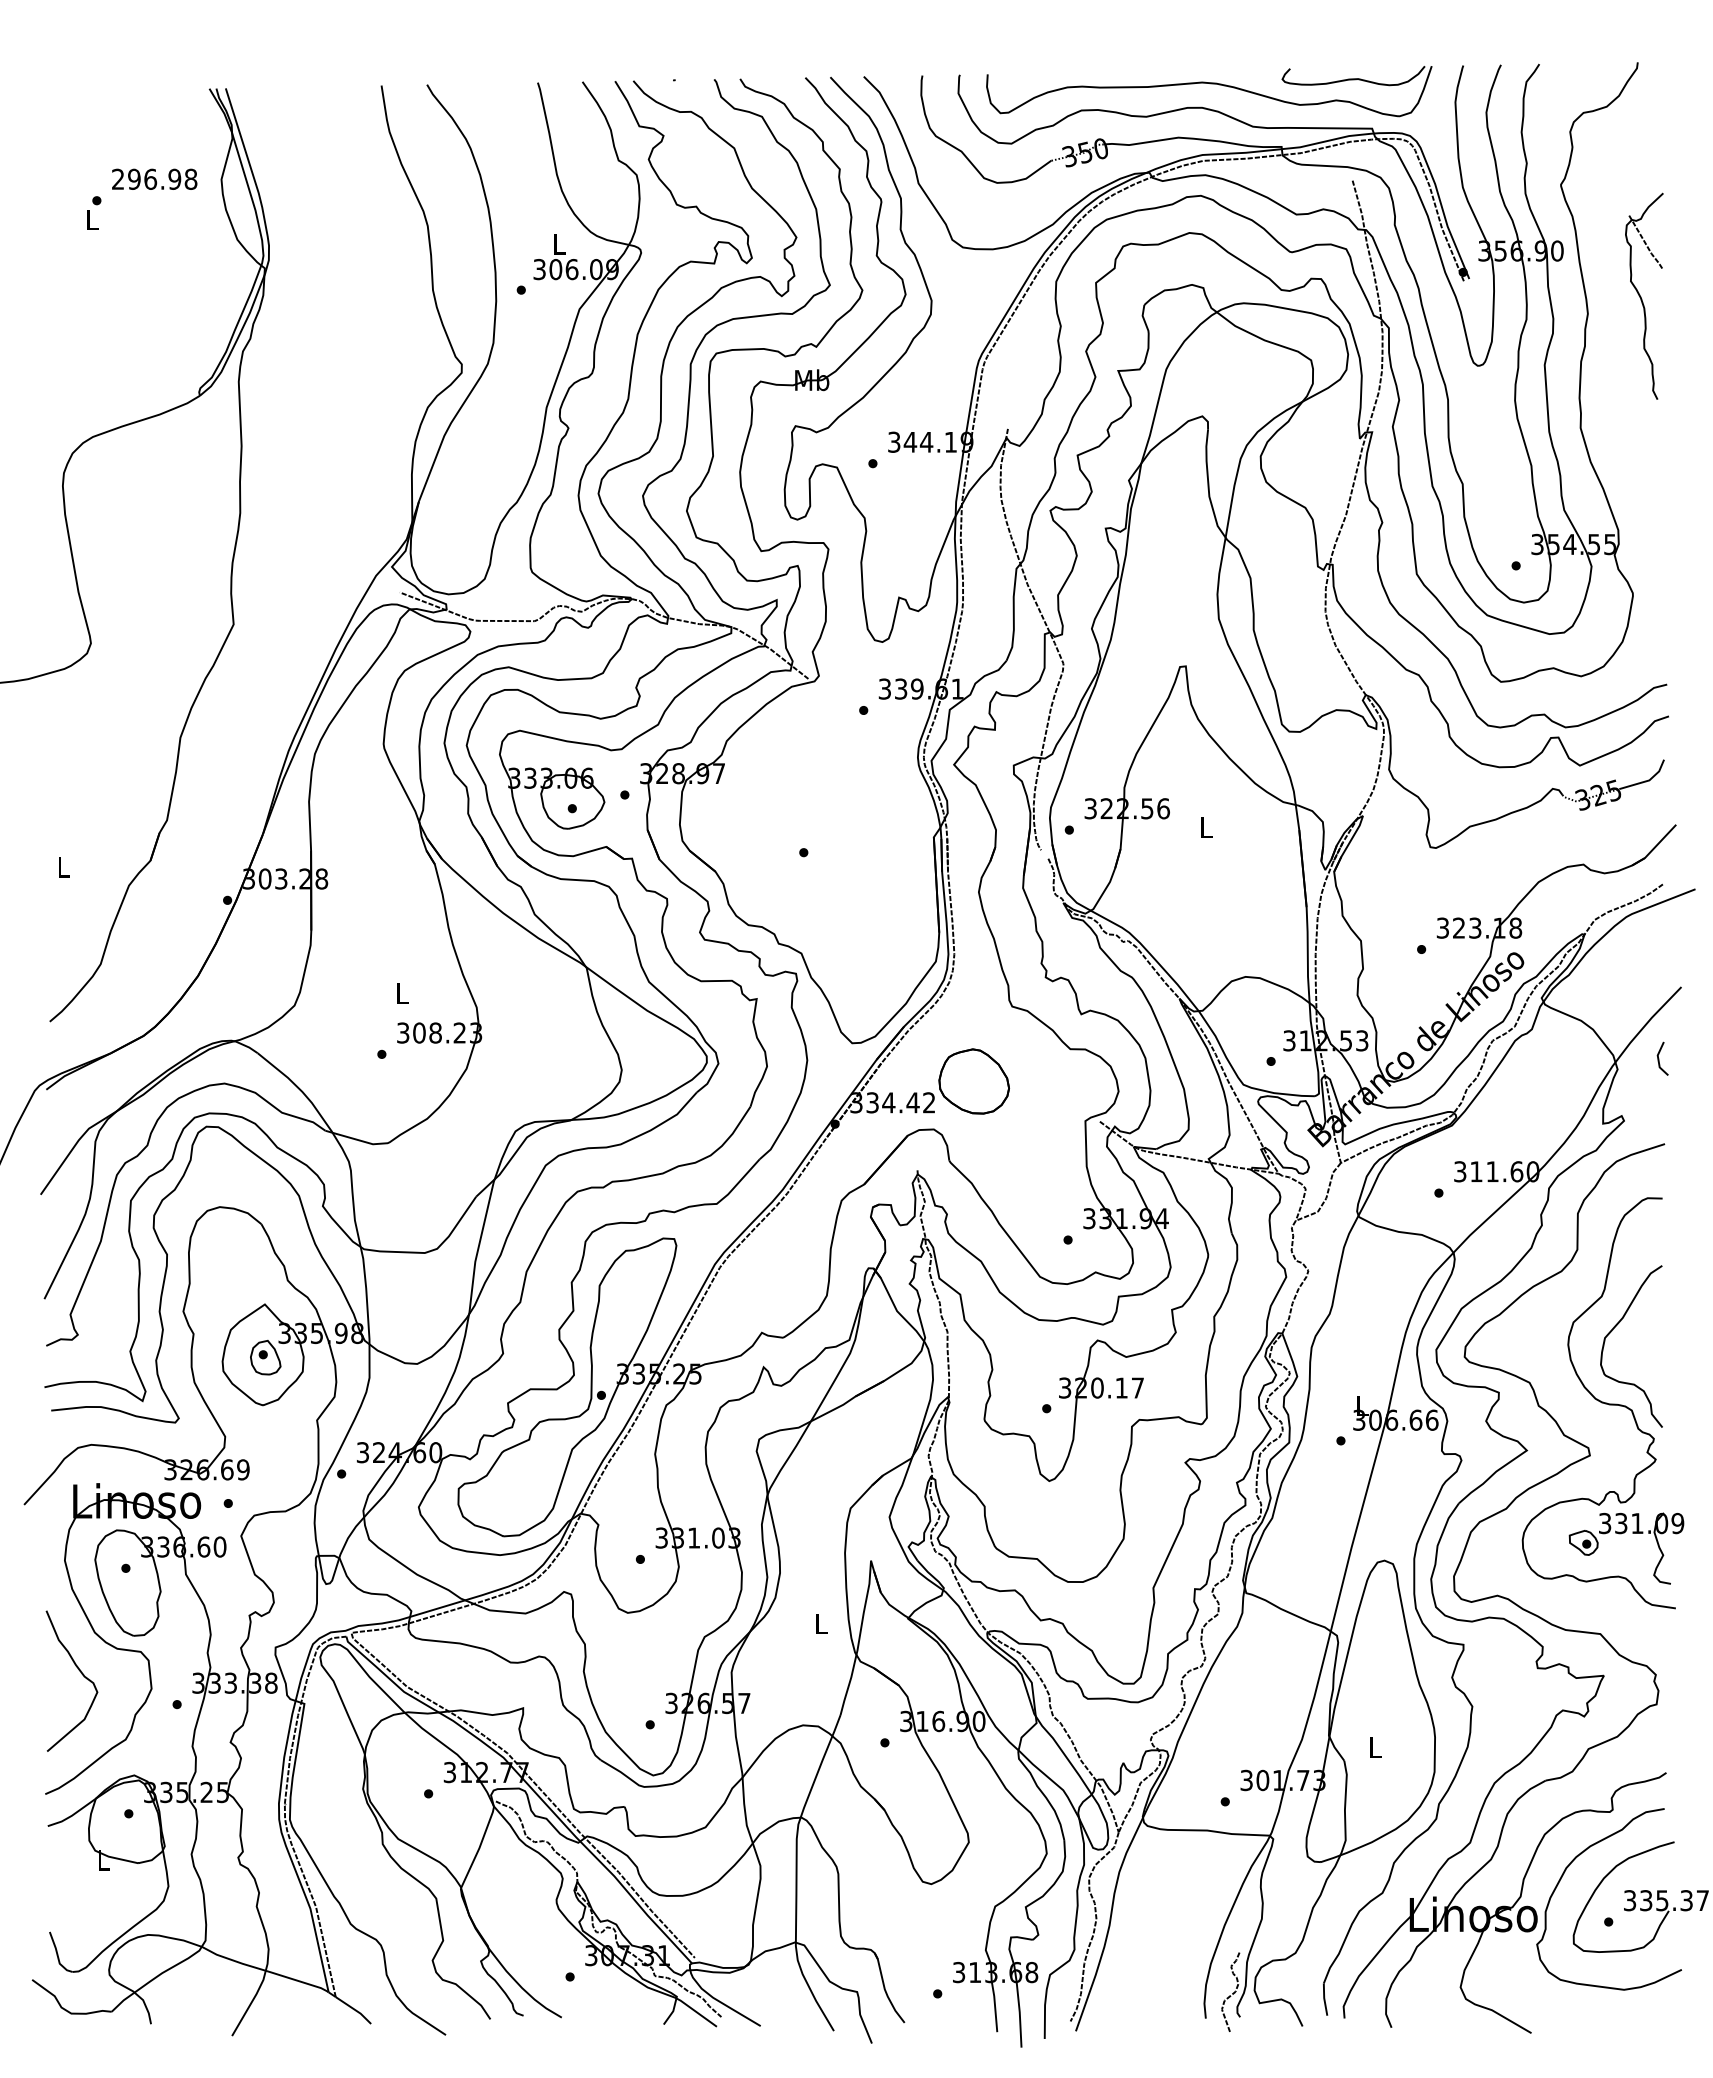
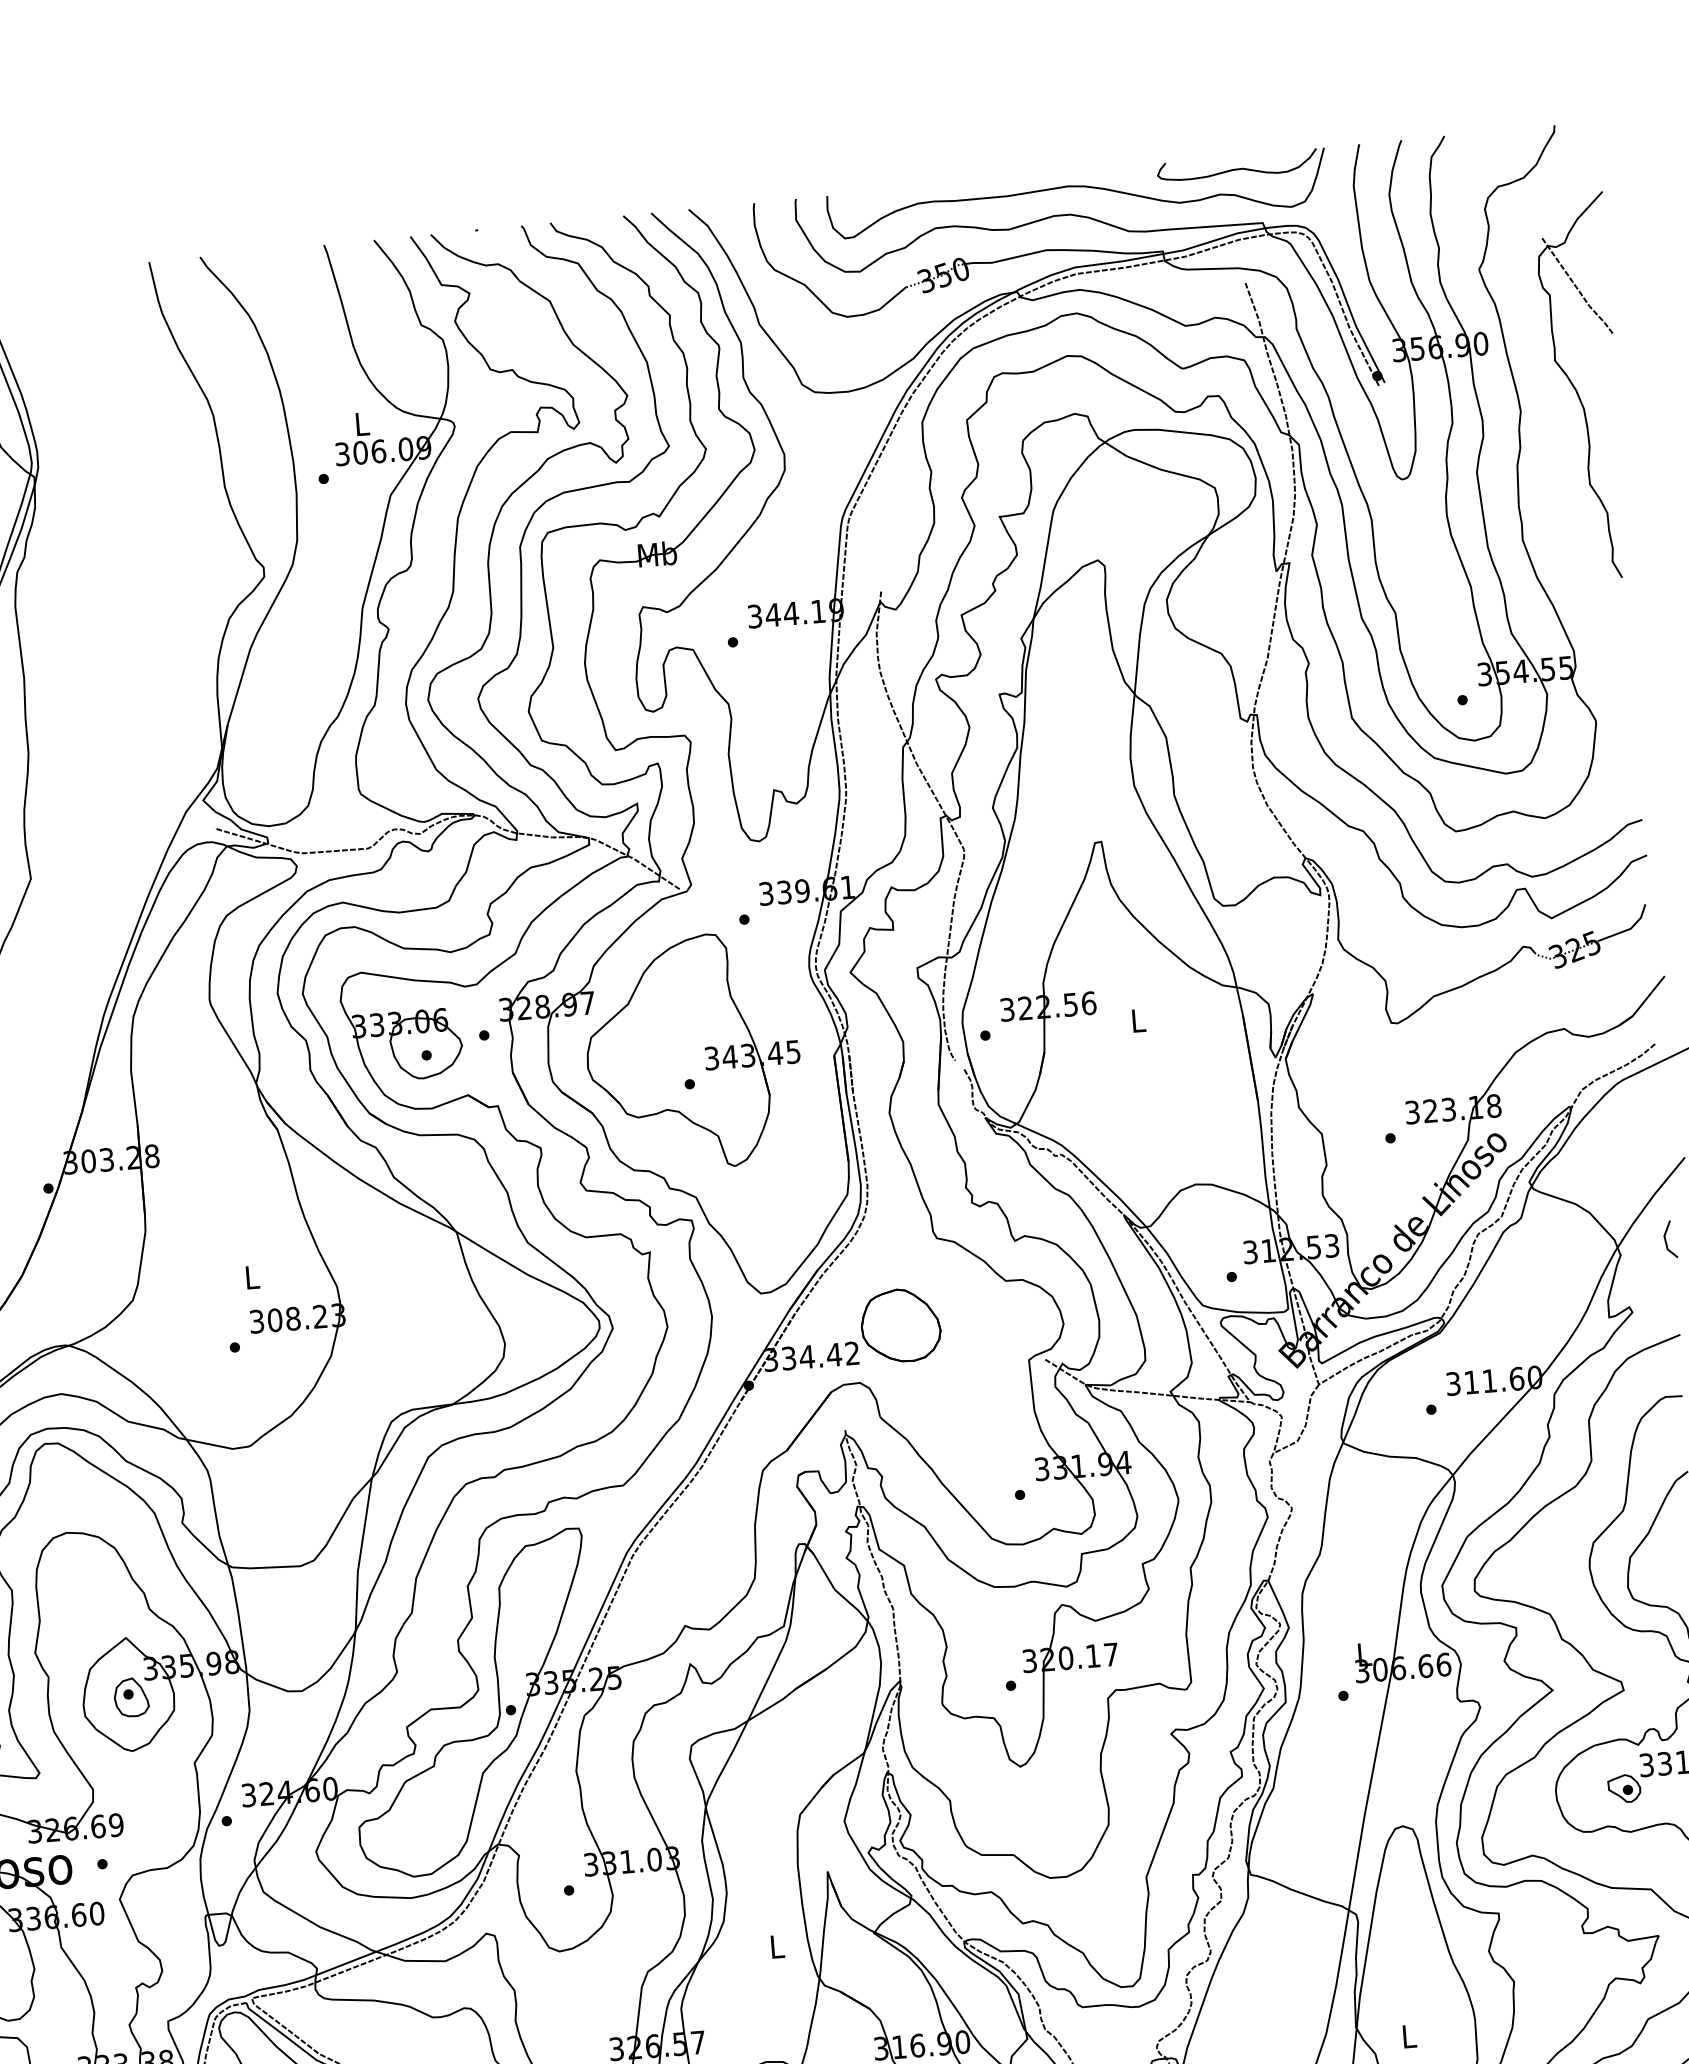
part: (1644, 296) -> (1582, 387), size x1.67
part: (808, 824) -> (692, 1052), added

